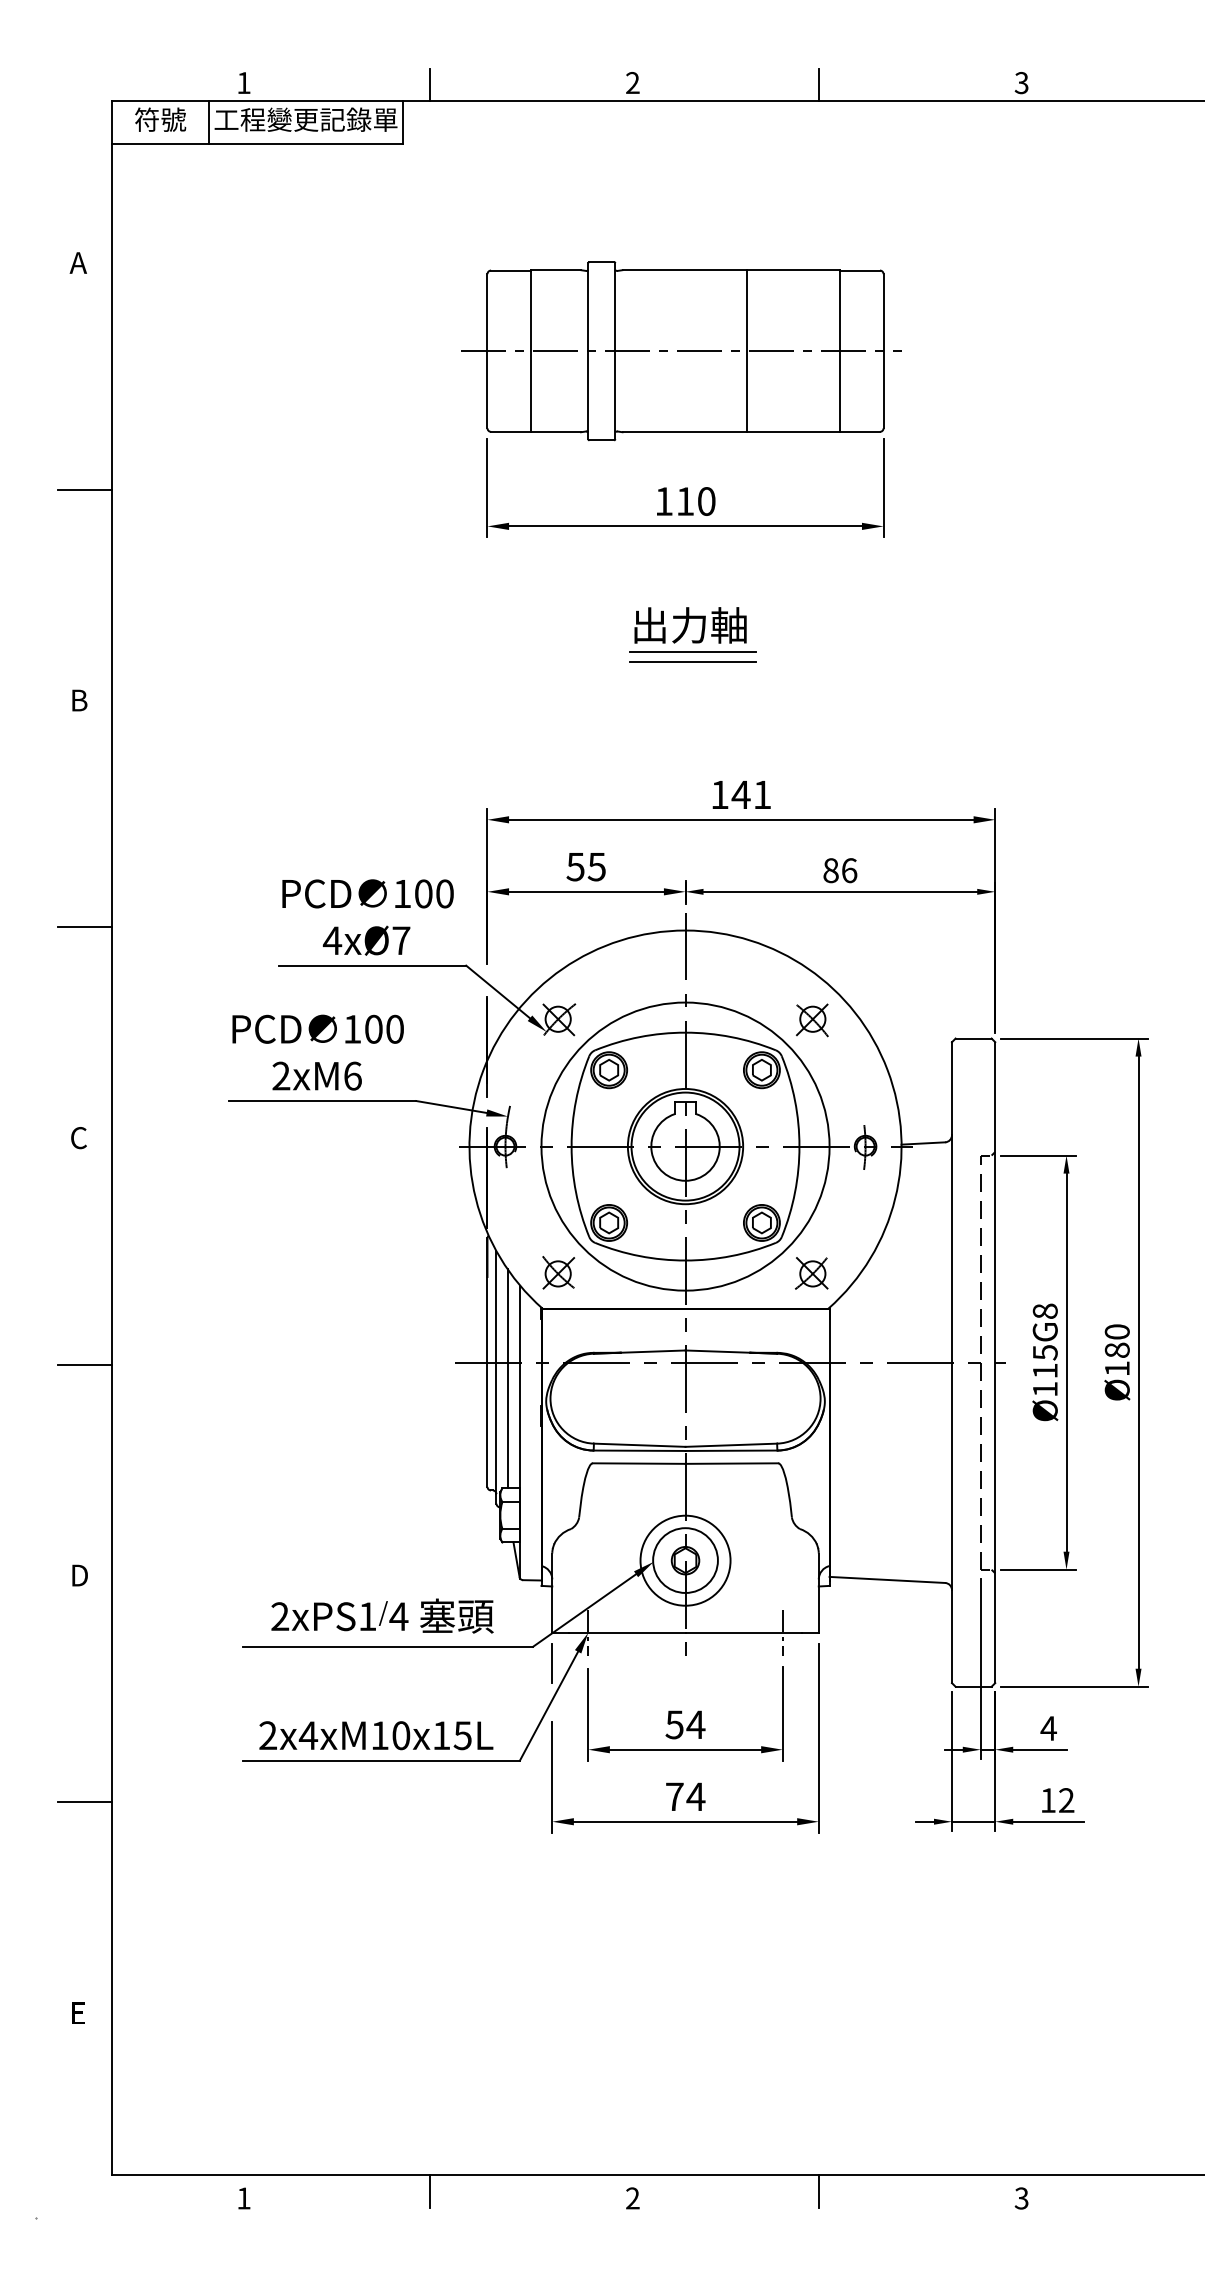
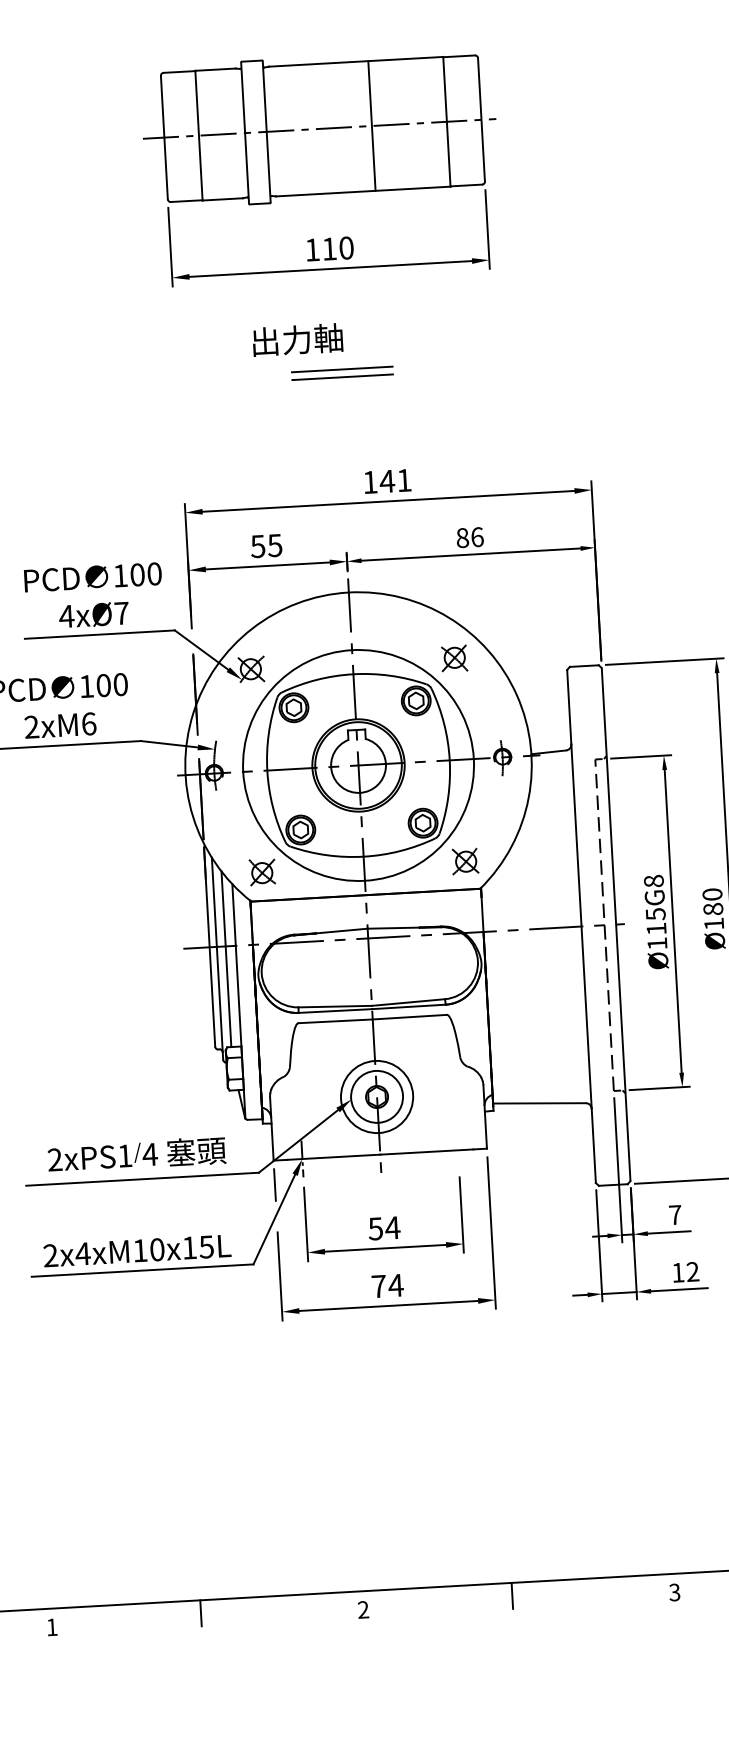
text: (690, 625) -> (297, 339), moved
line: (782, 1632) -> (457, 1150), removed
text: (1048, 1728) -> (675, 1215), 4 -> 7

